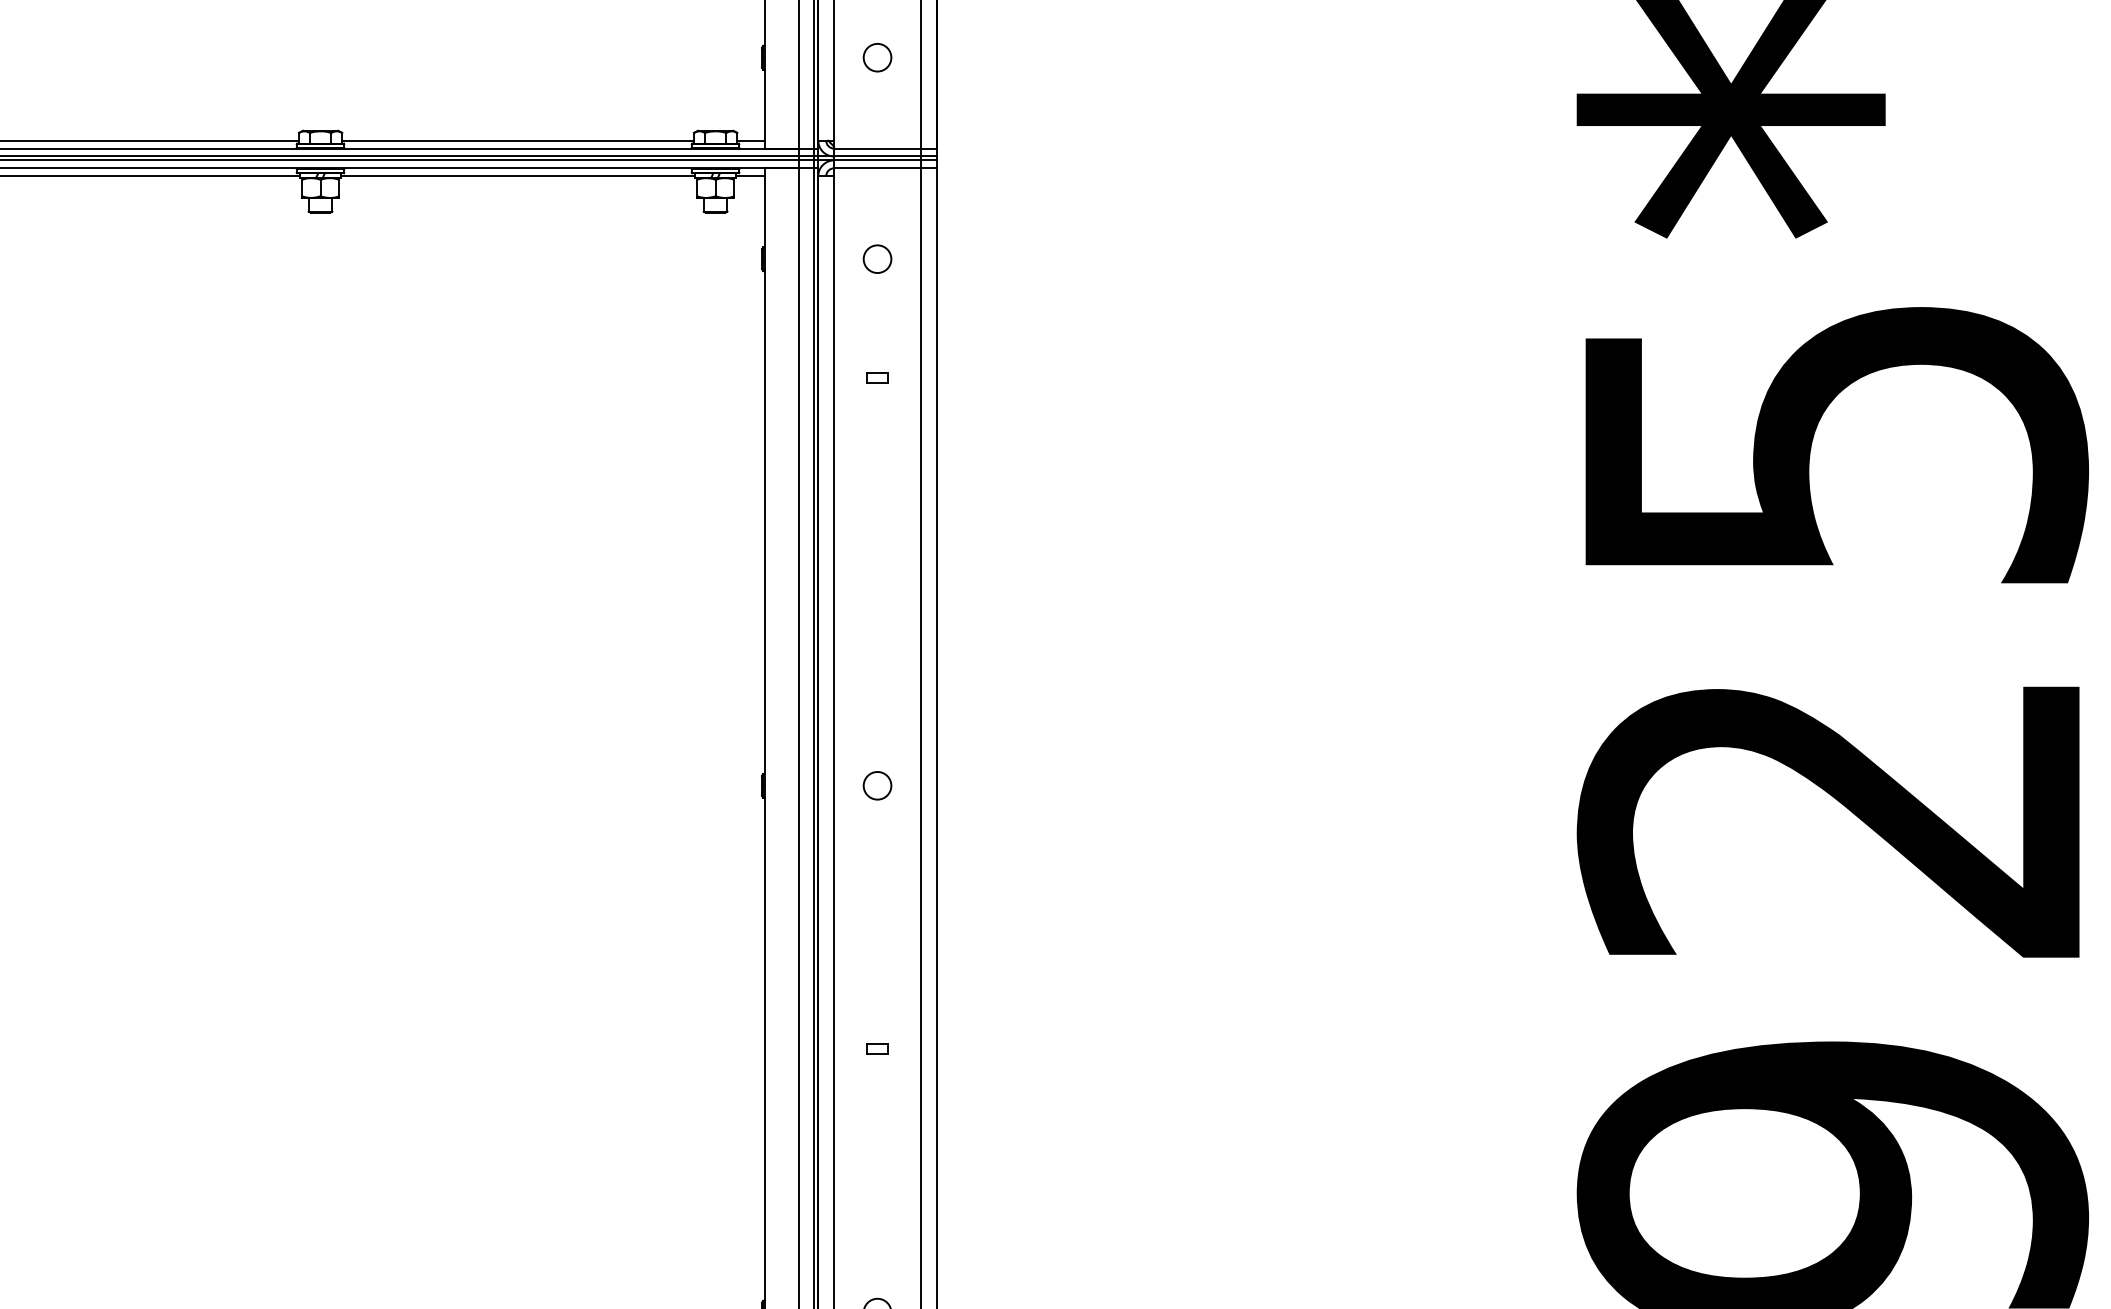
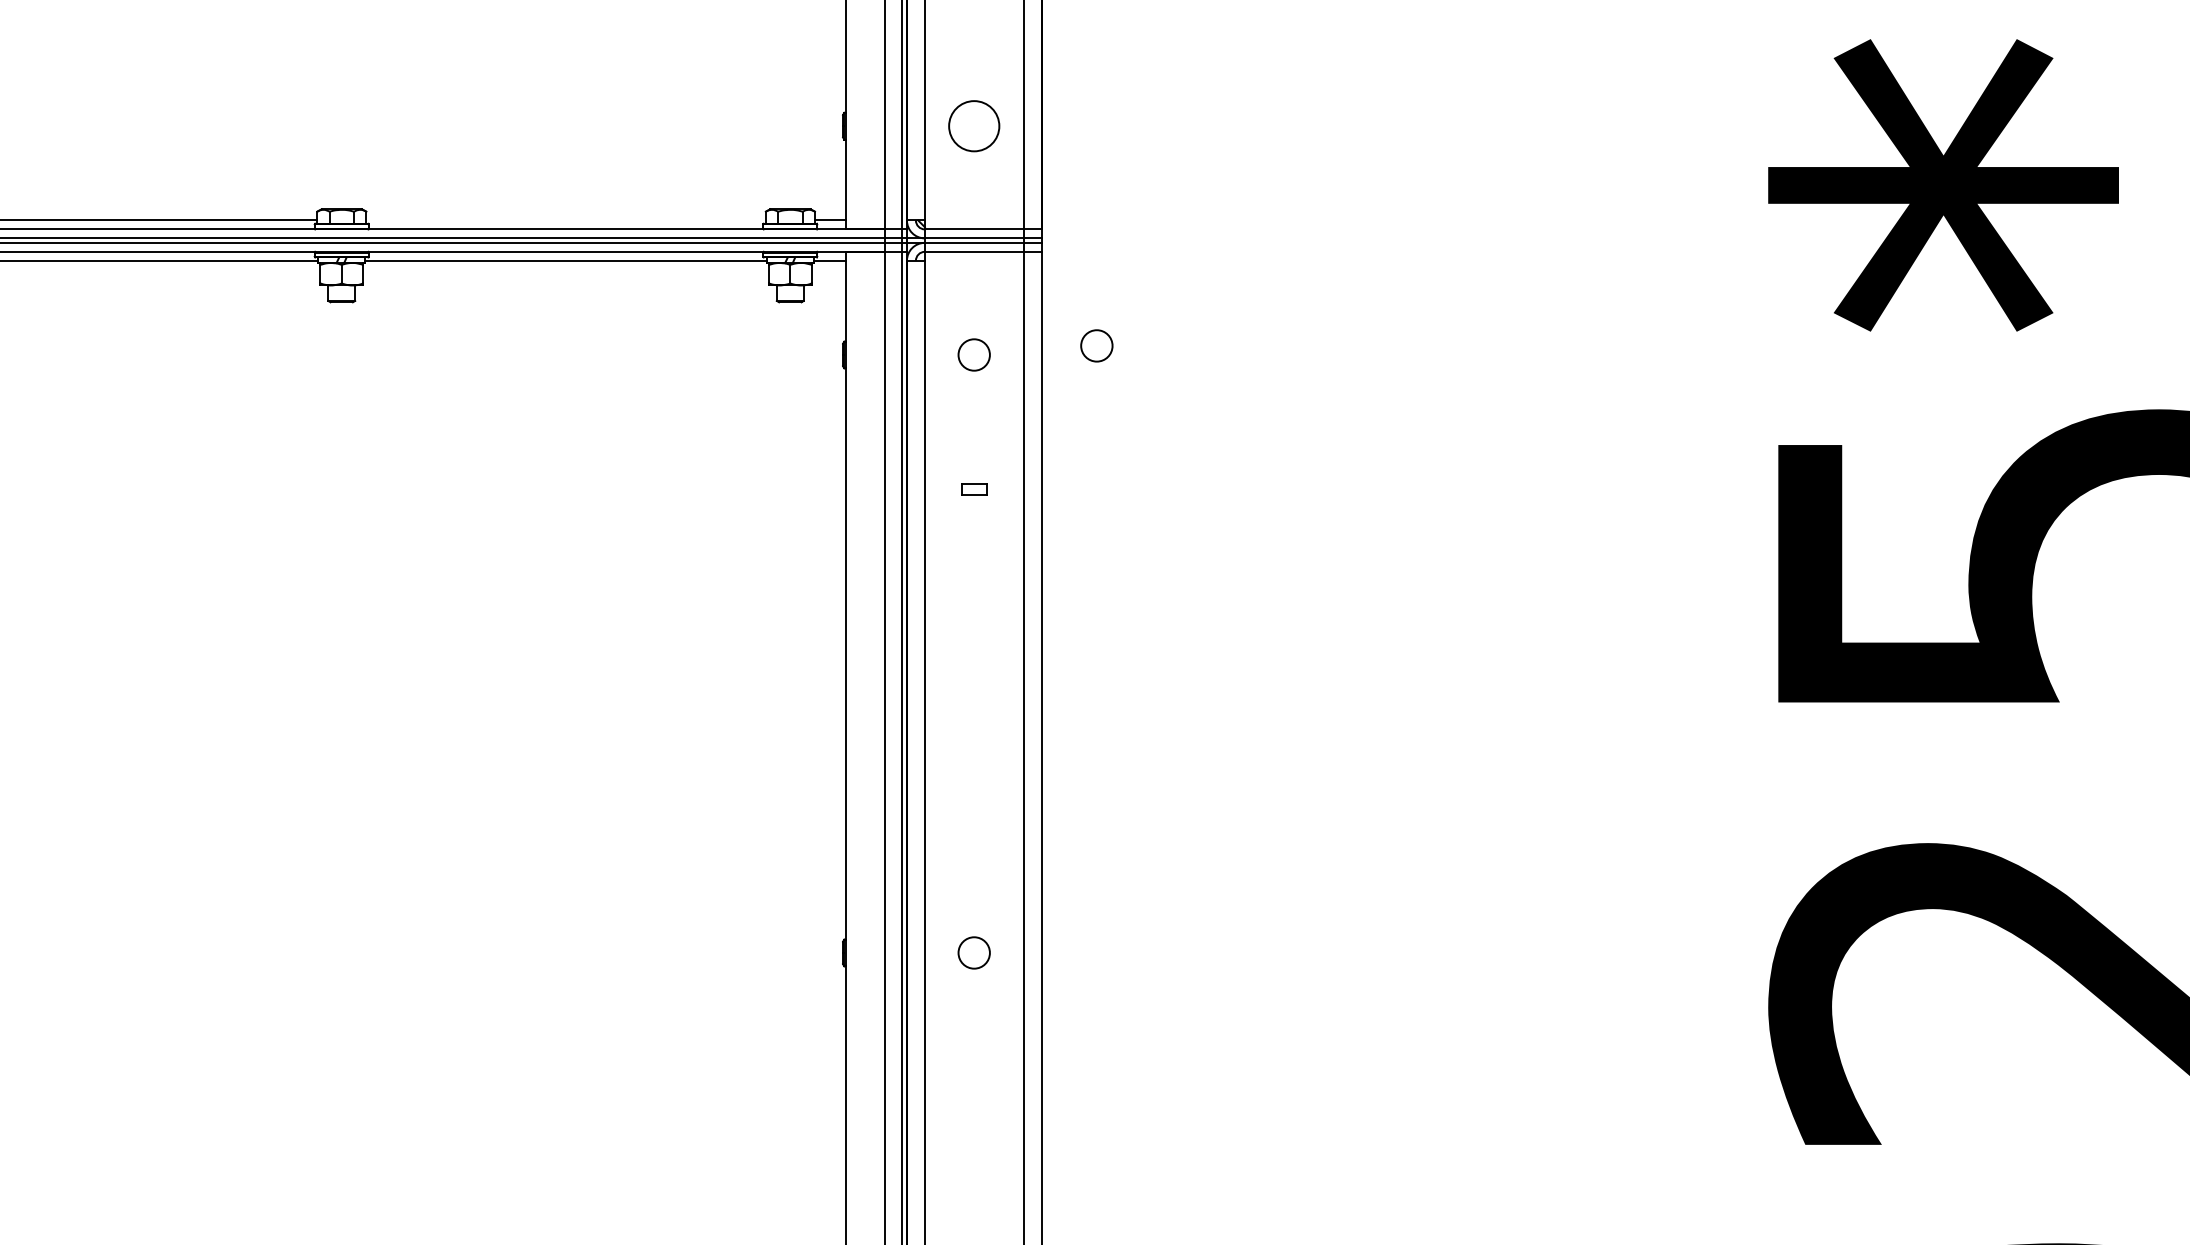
circle: (877, 57) -> (974, 125), size x1.6
line: (518, 140) -> (566, 220), removed
circle: (985, 250) -> (1096, 345), added

